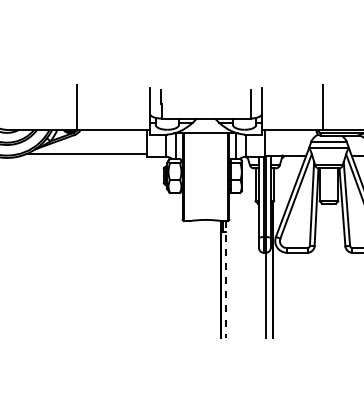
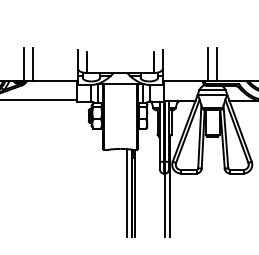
line: (88, 107) -> (32, 64), added
line: (334, 107) -> (216, 64), added
line: (214, 278) -> (126, 192), added
line: (225, 279) -> (135, 193), dashed -> solid

